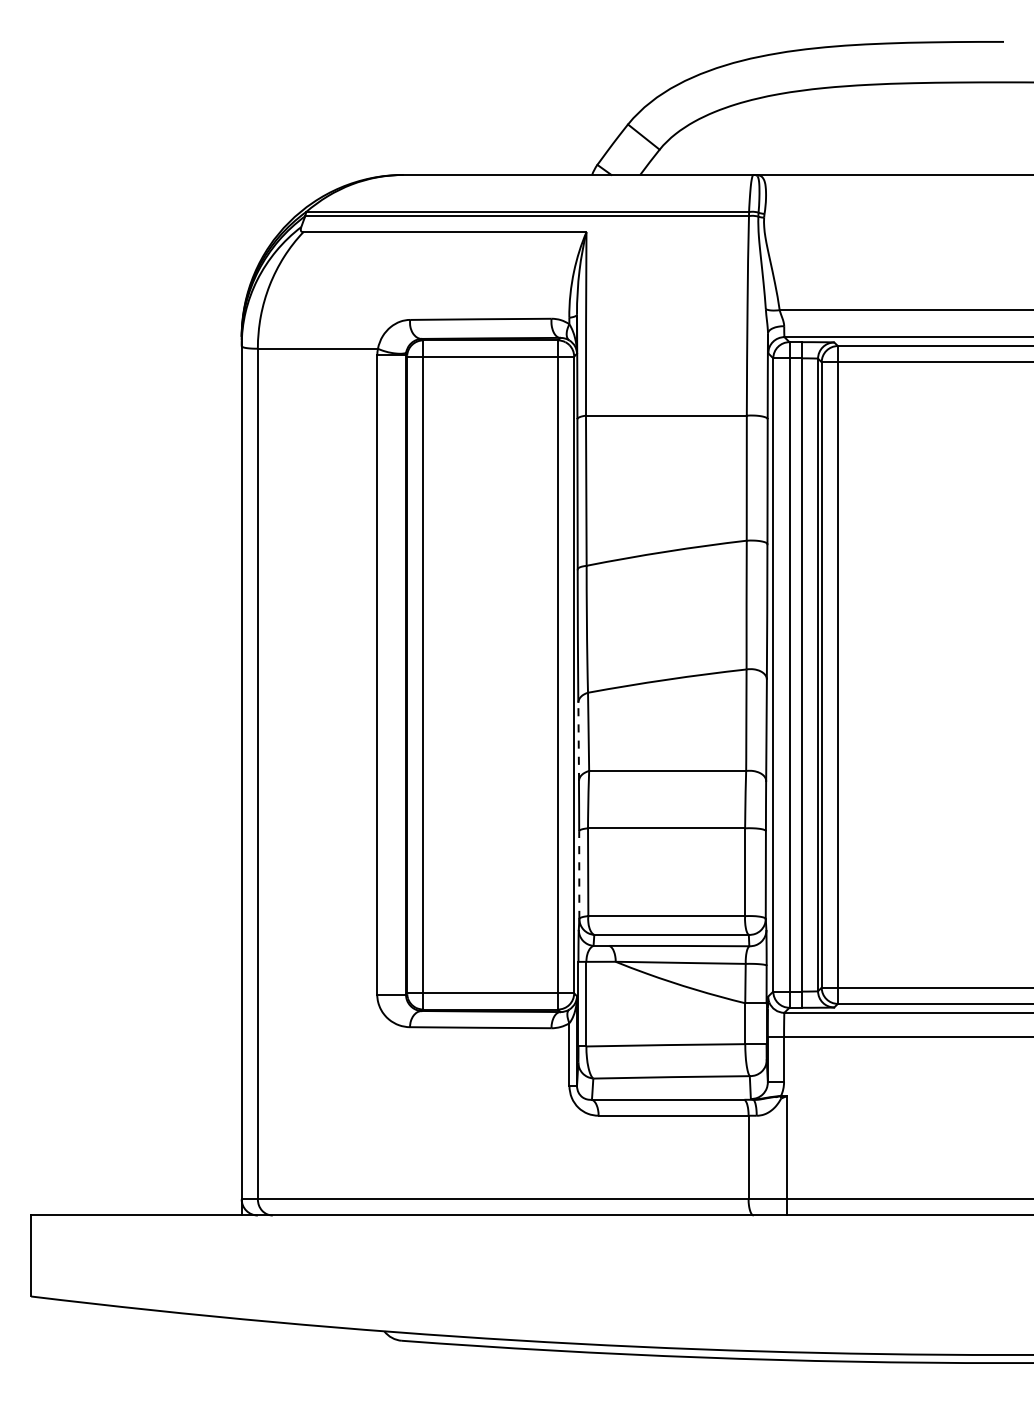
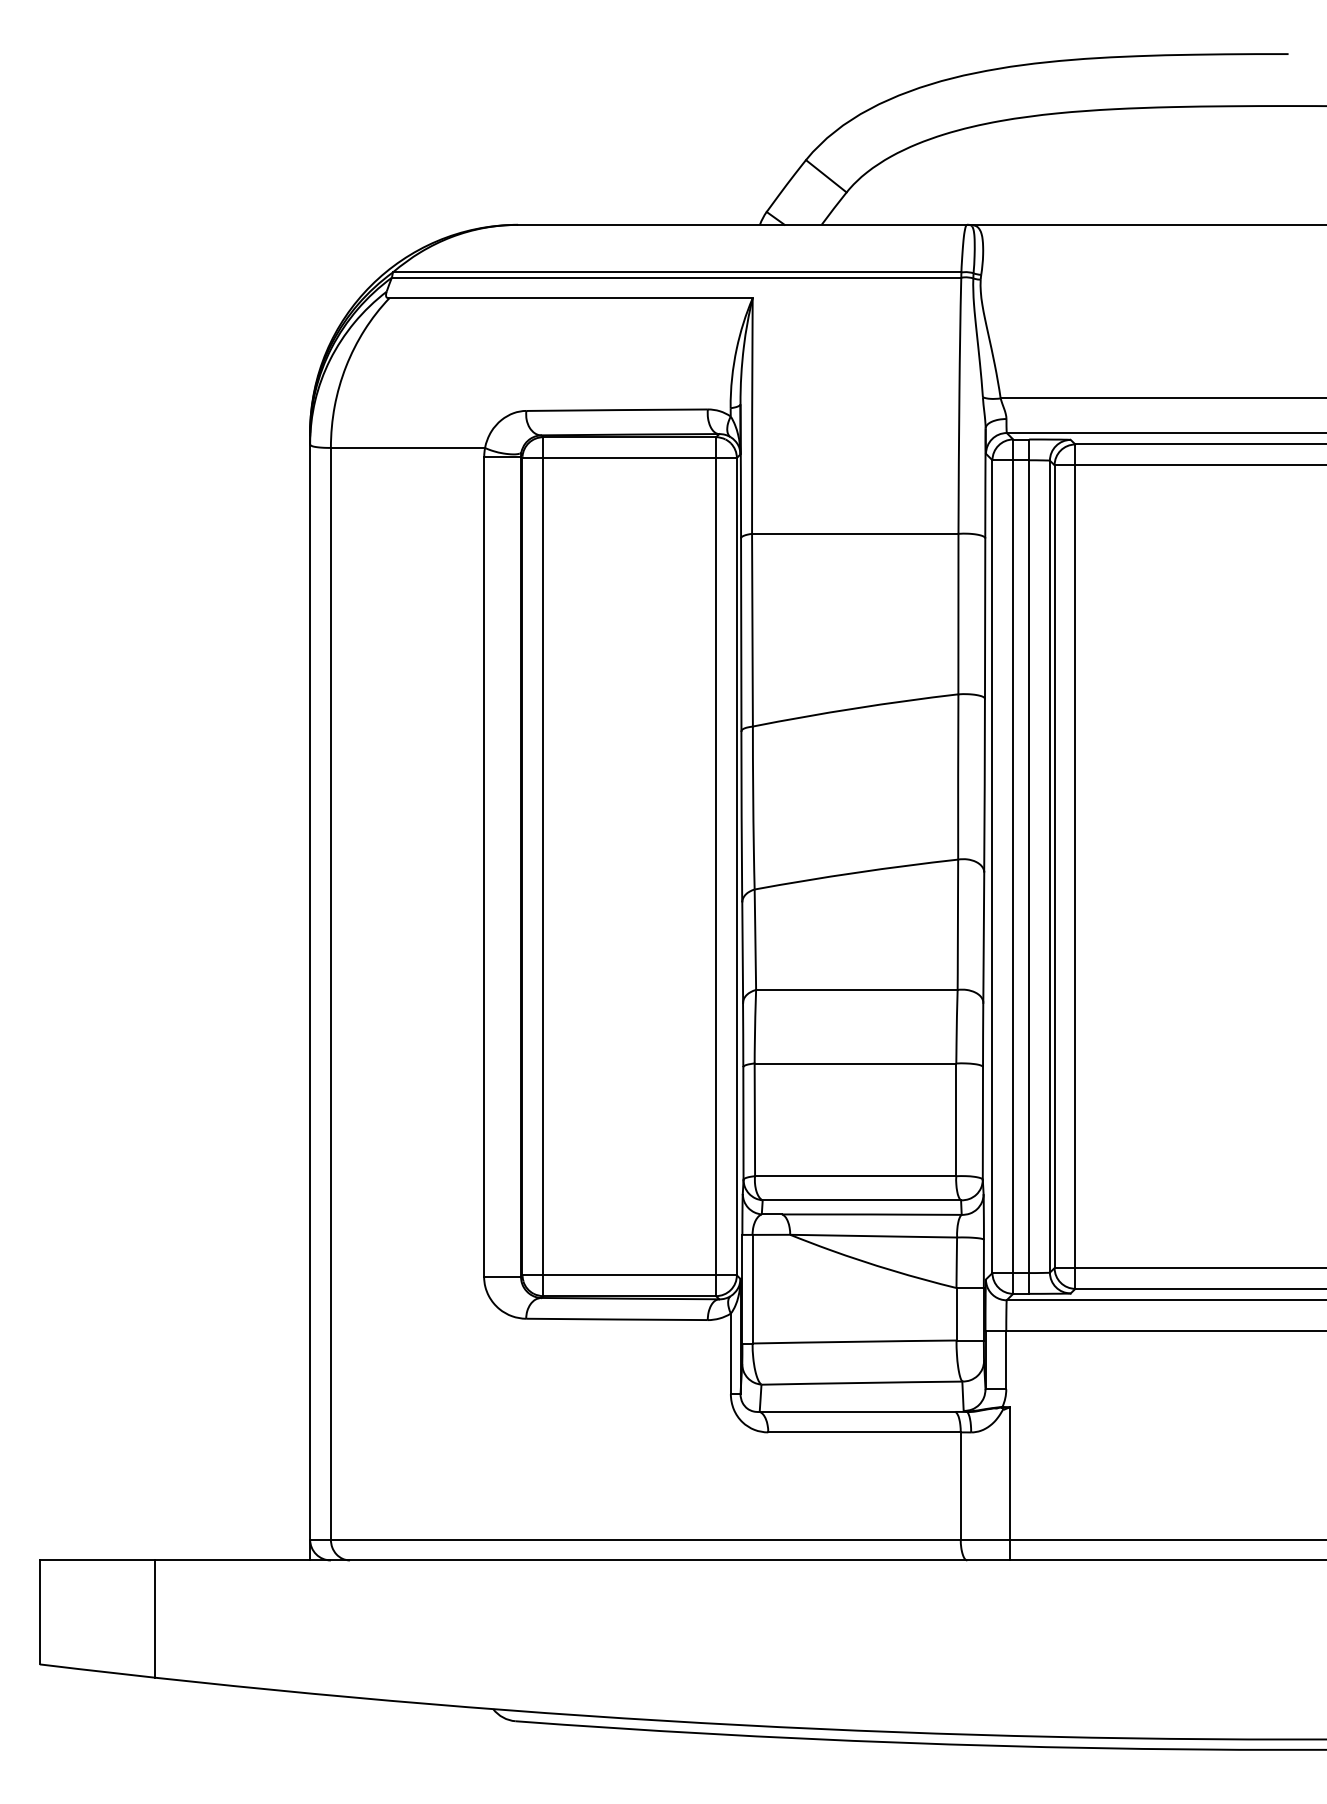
line: (578, 741) -> (742, 952), dashed -> solid
line: (579, 874) -> (743, 1122), dashed -> solid
line: (121, 1260) -> (155, 1618), added

